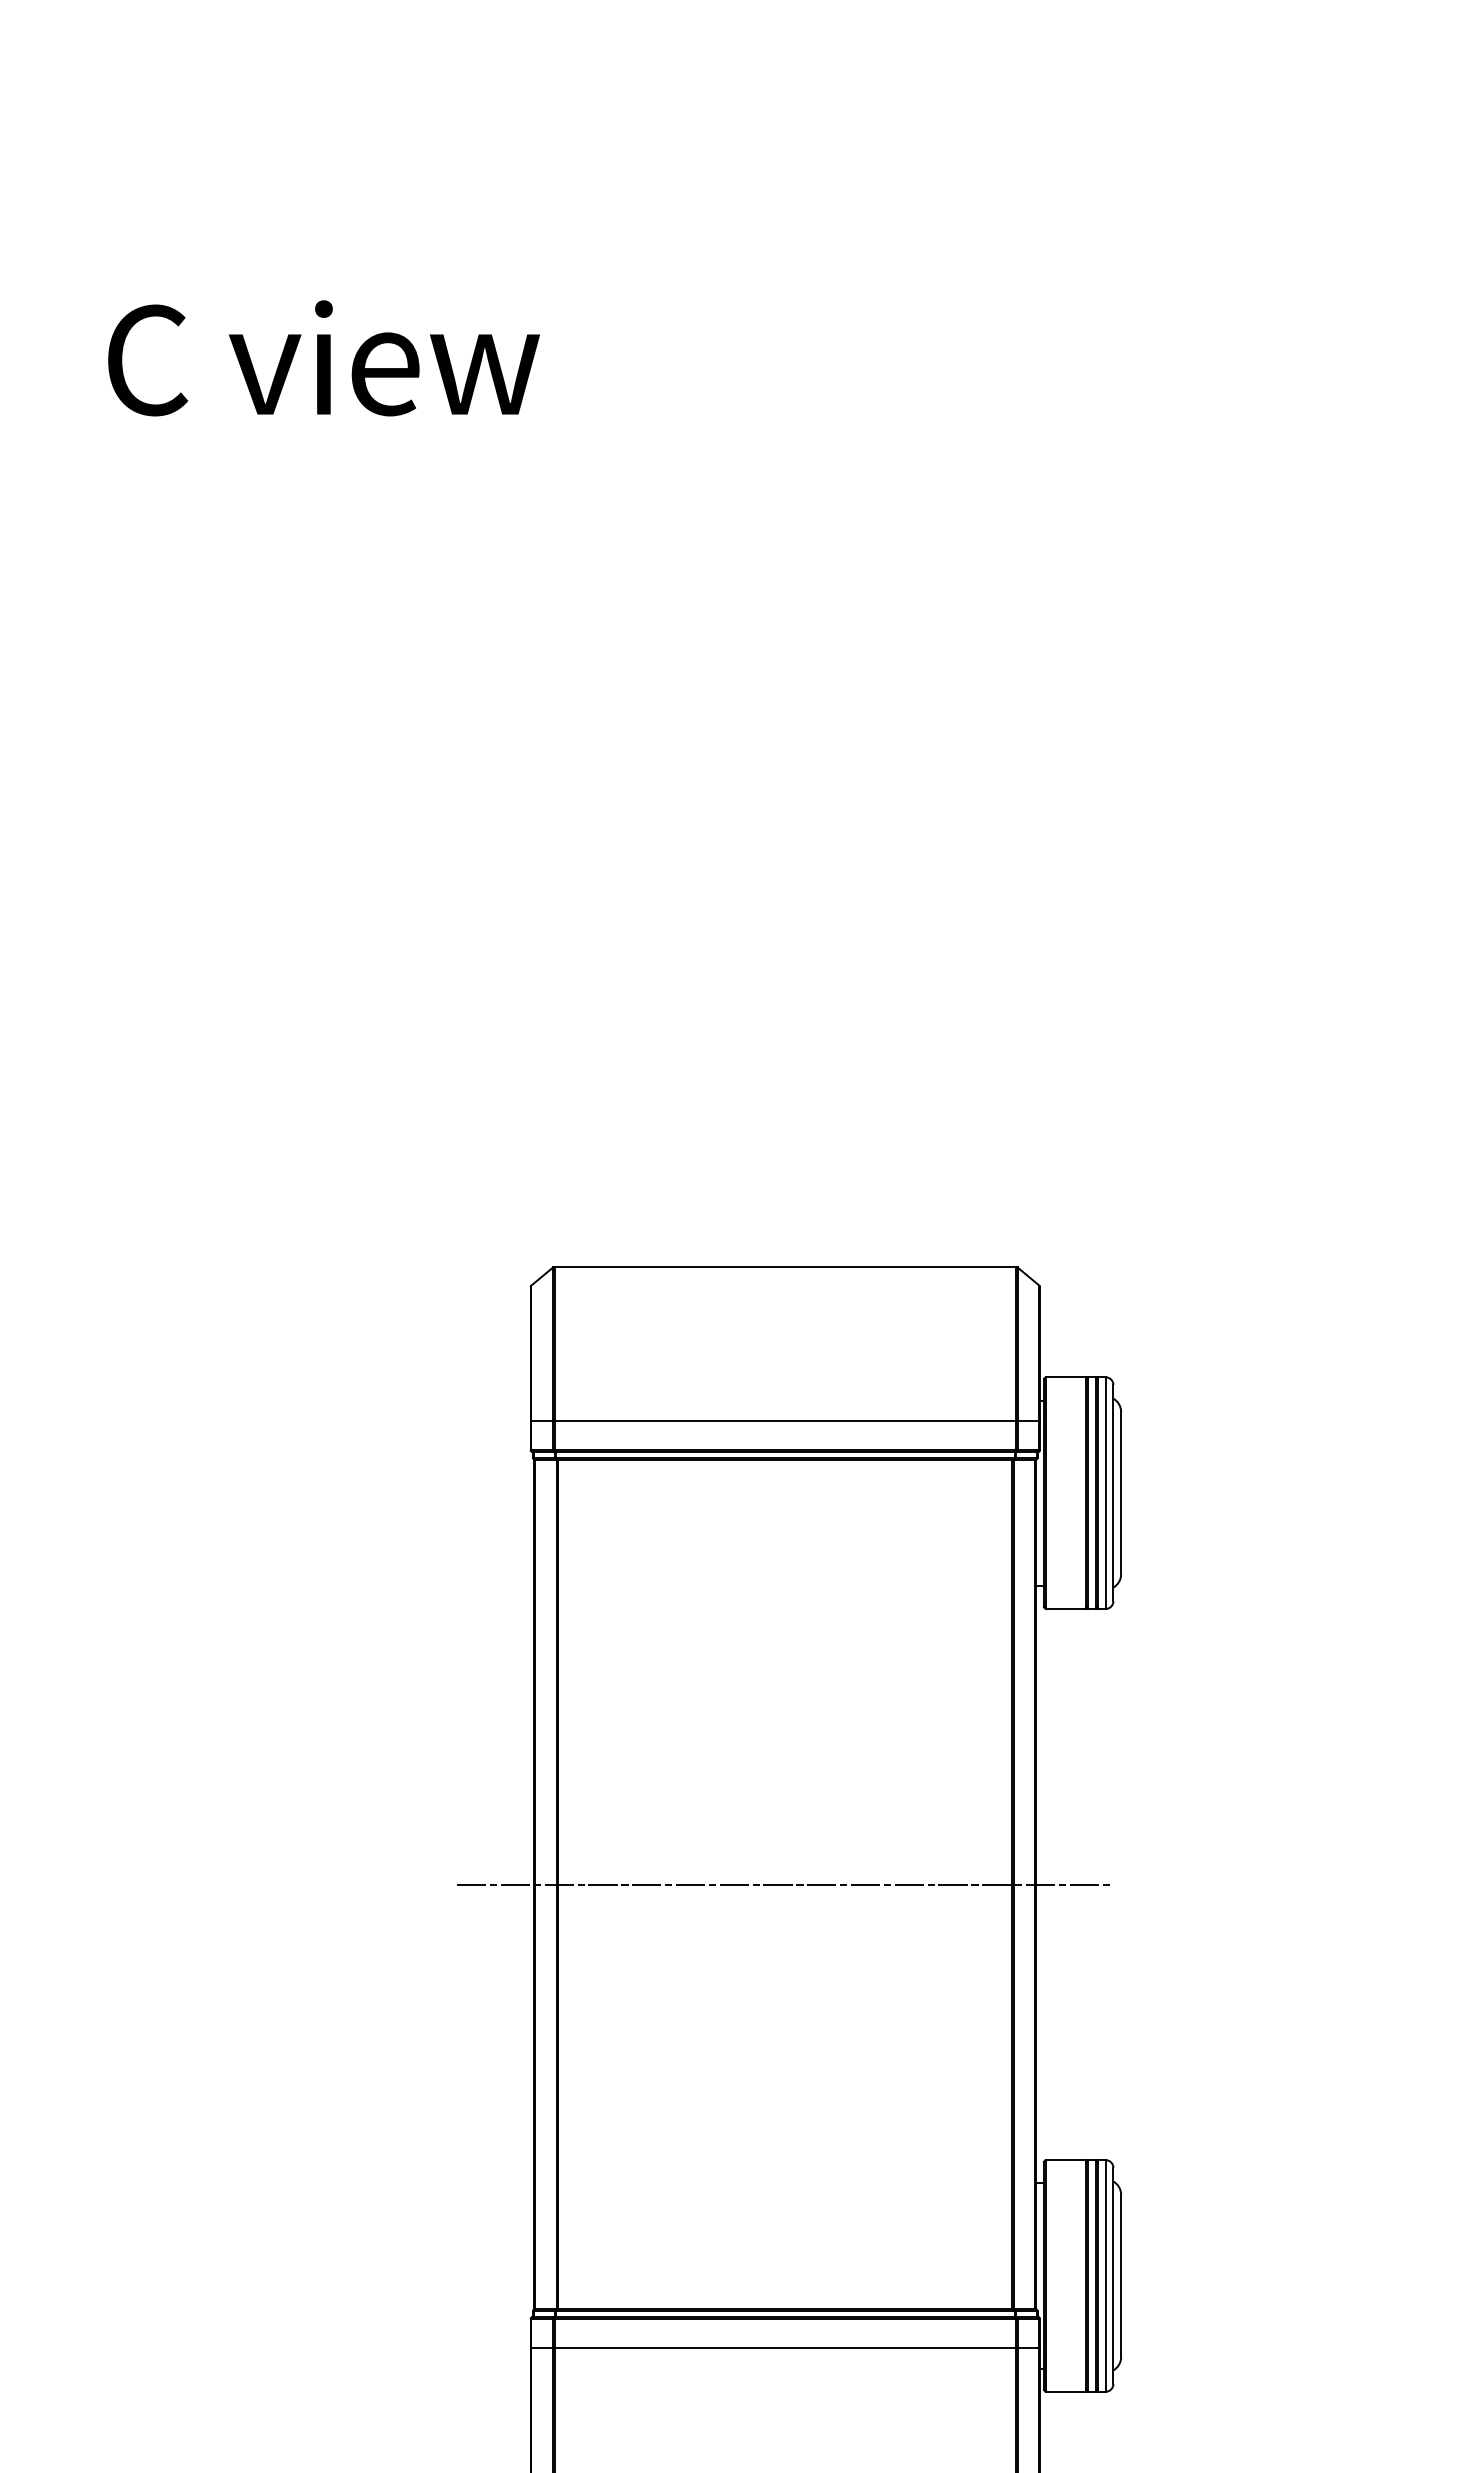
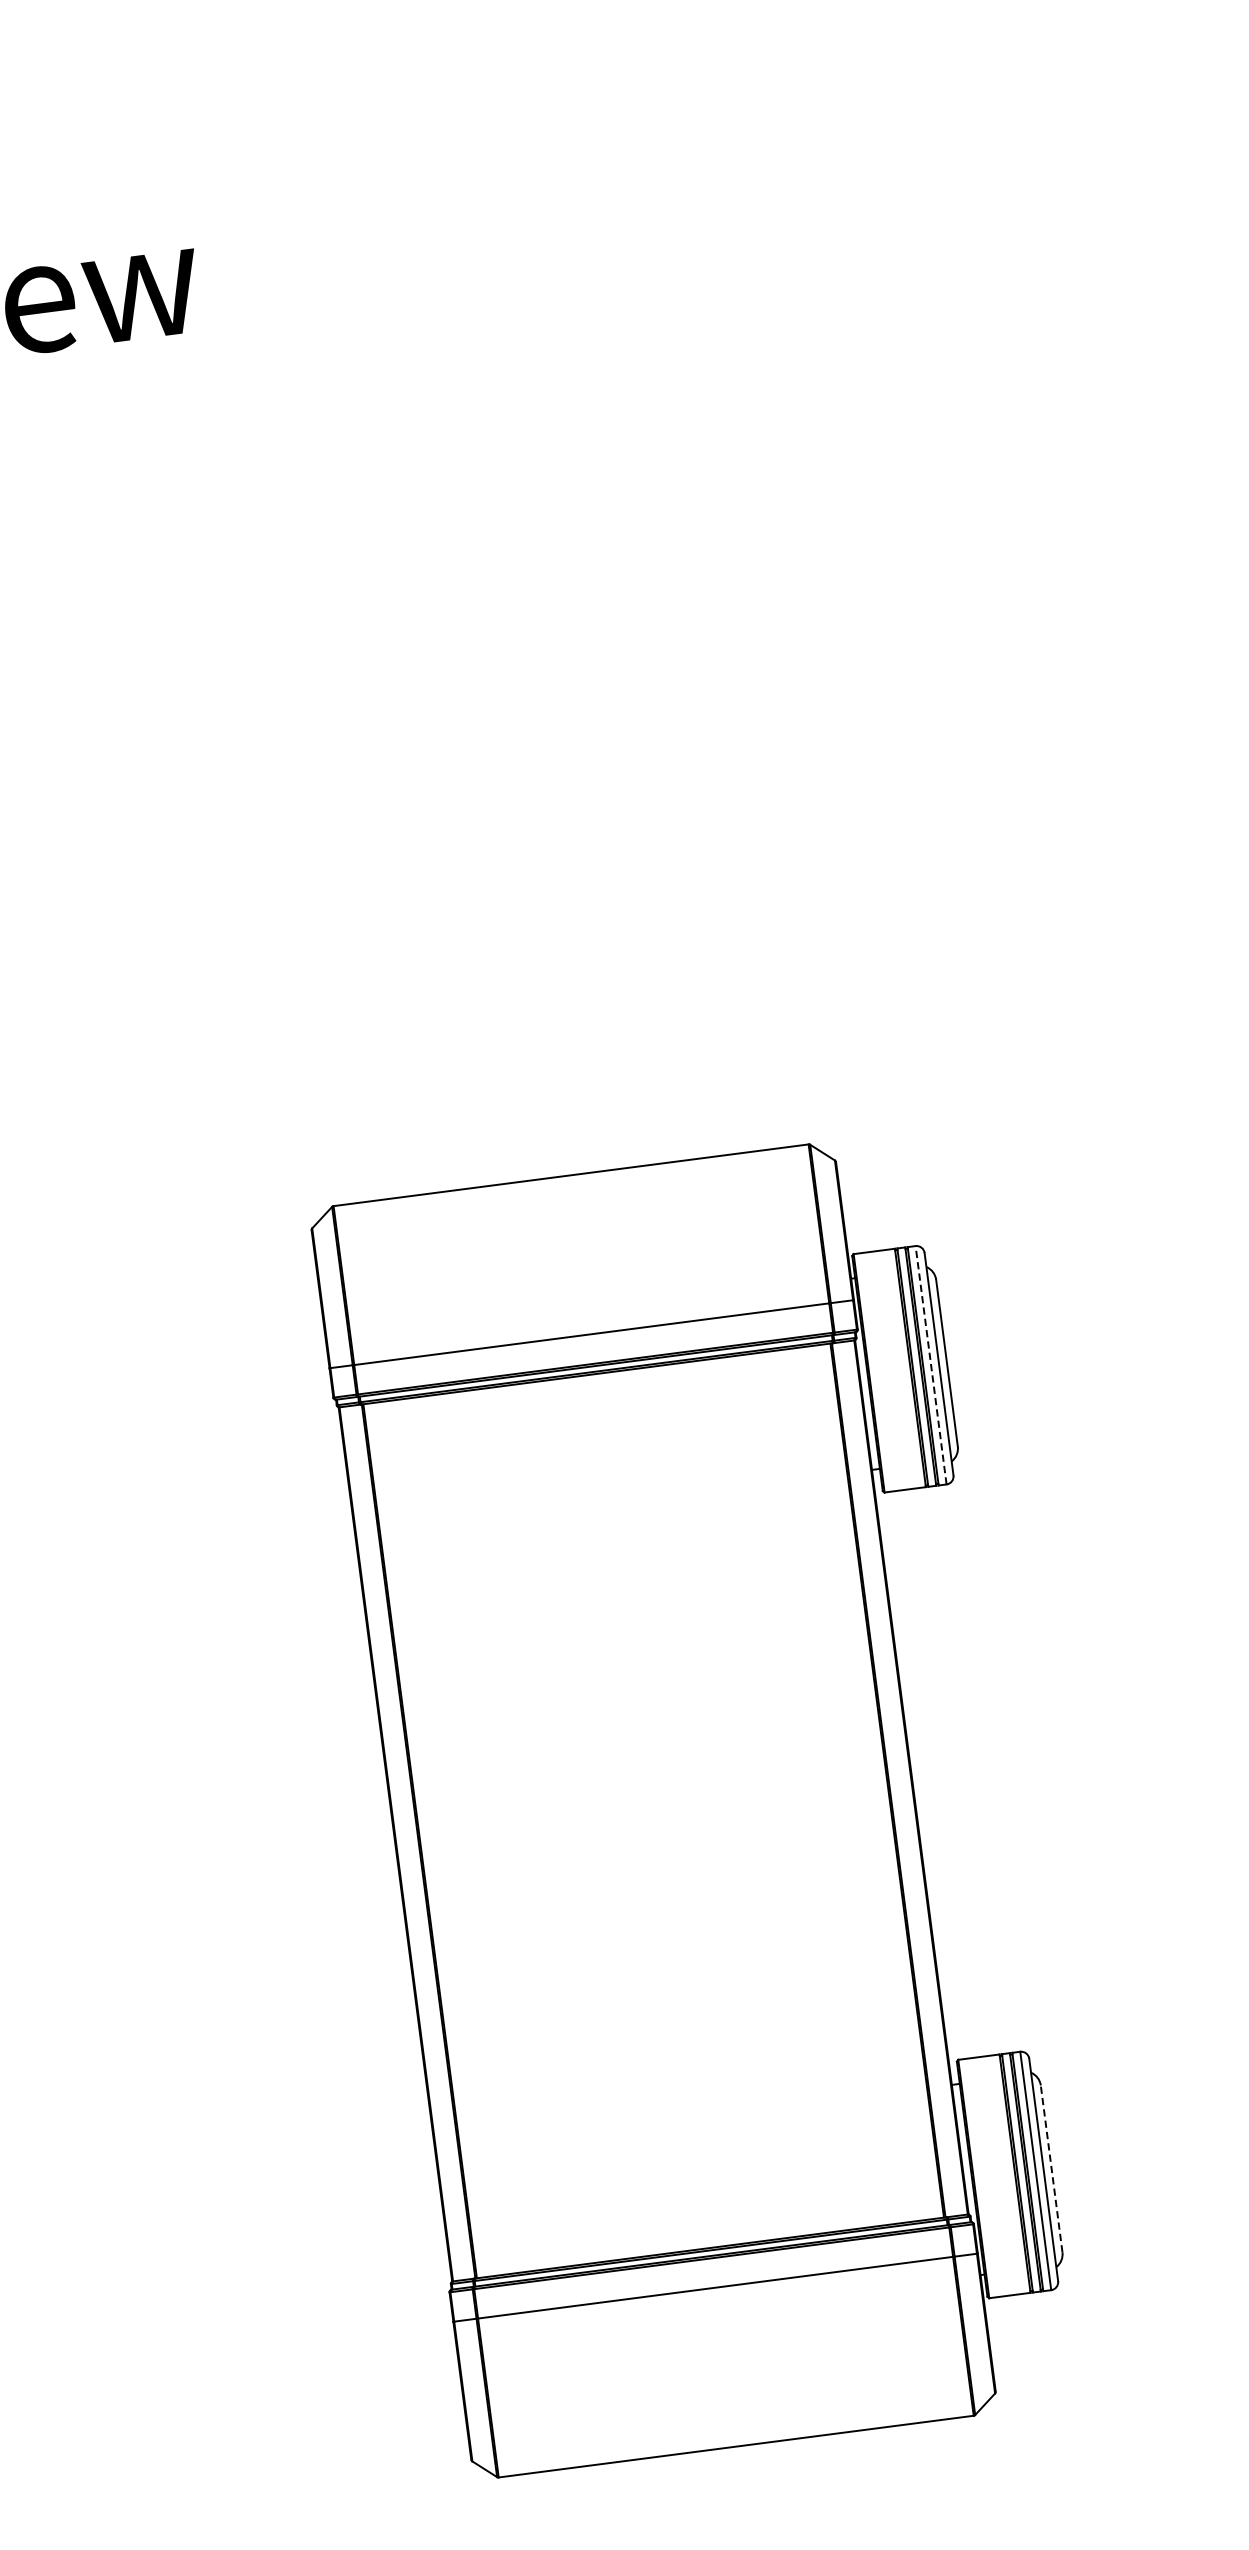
line: (1105, 1493) -> (930, 1365), solid -> dashed
line: (785, 1884) -> (653, 1810), removed
line: (1121, 2275) -> (1051, 2168), solid -> dashed

